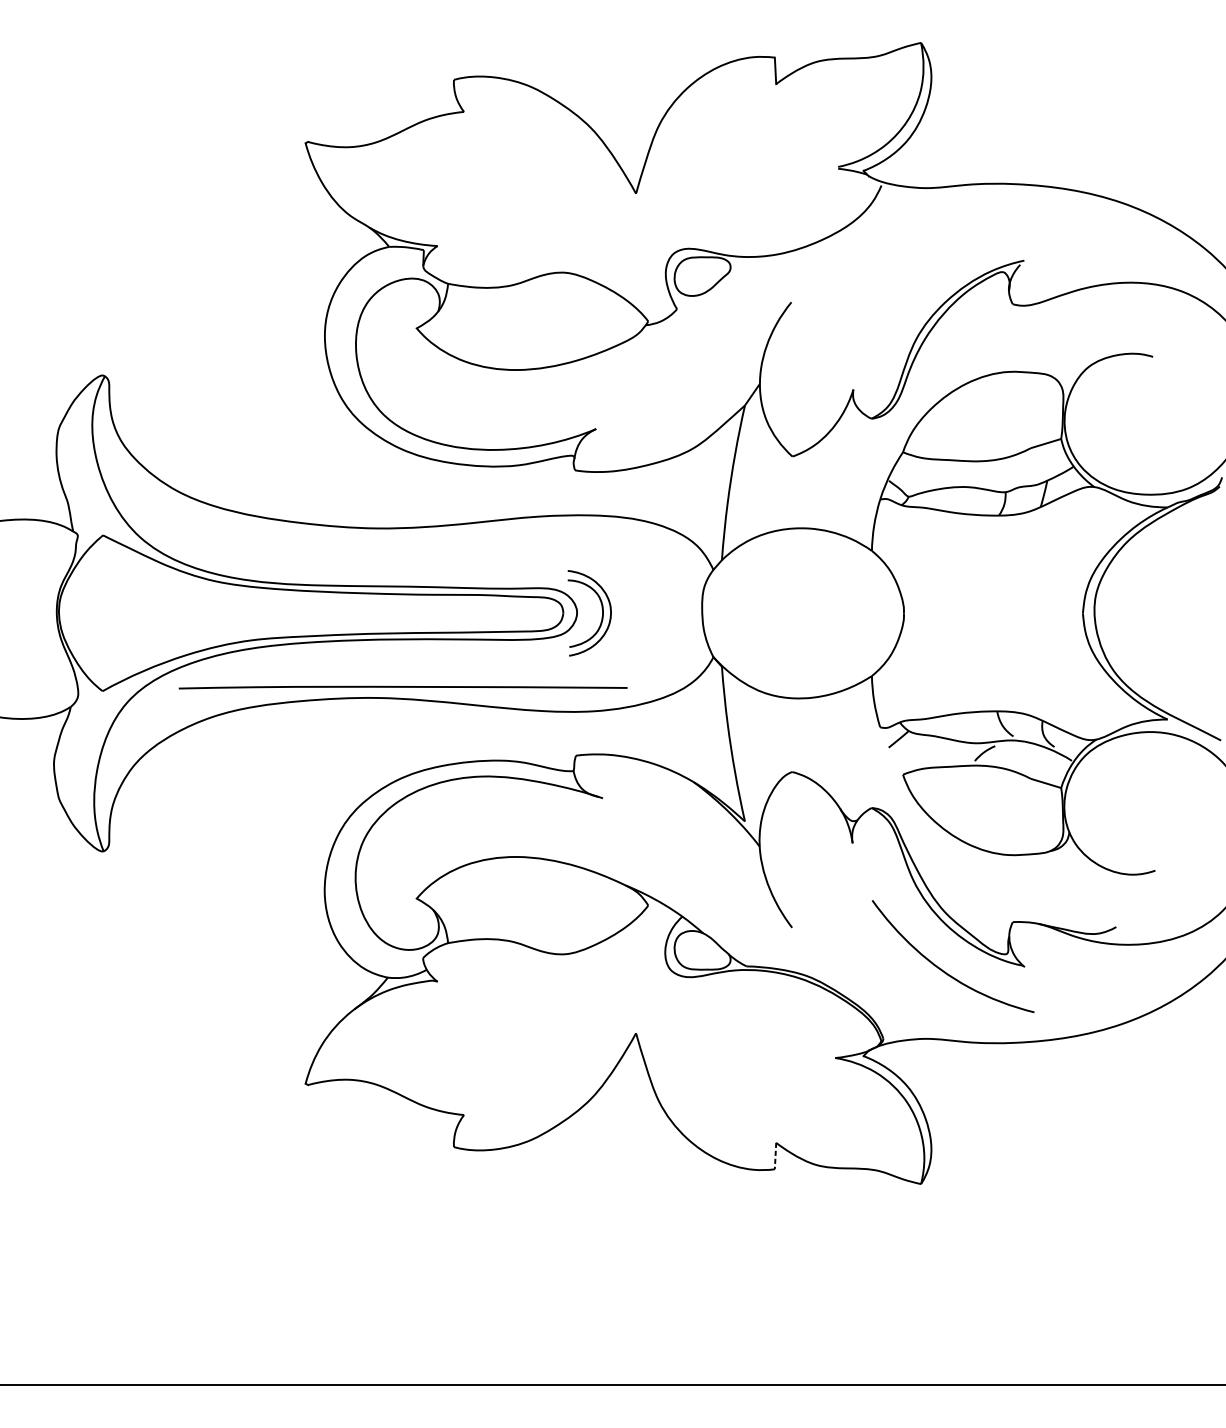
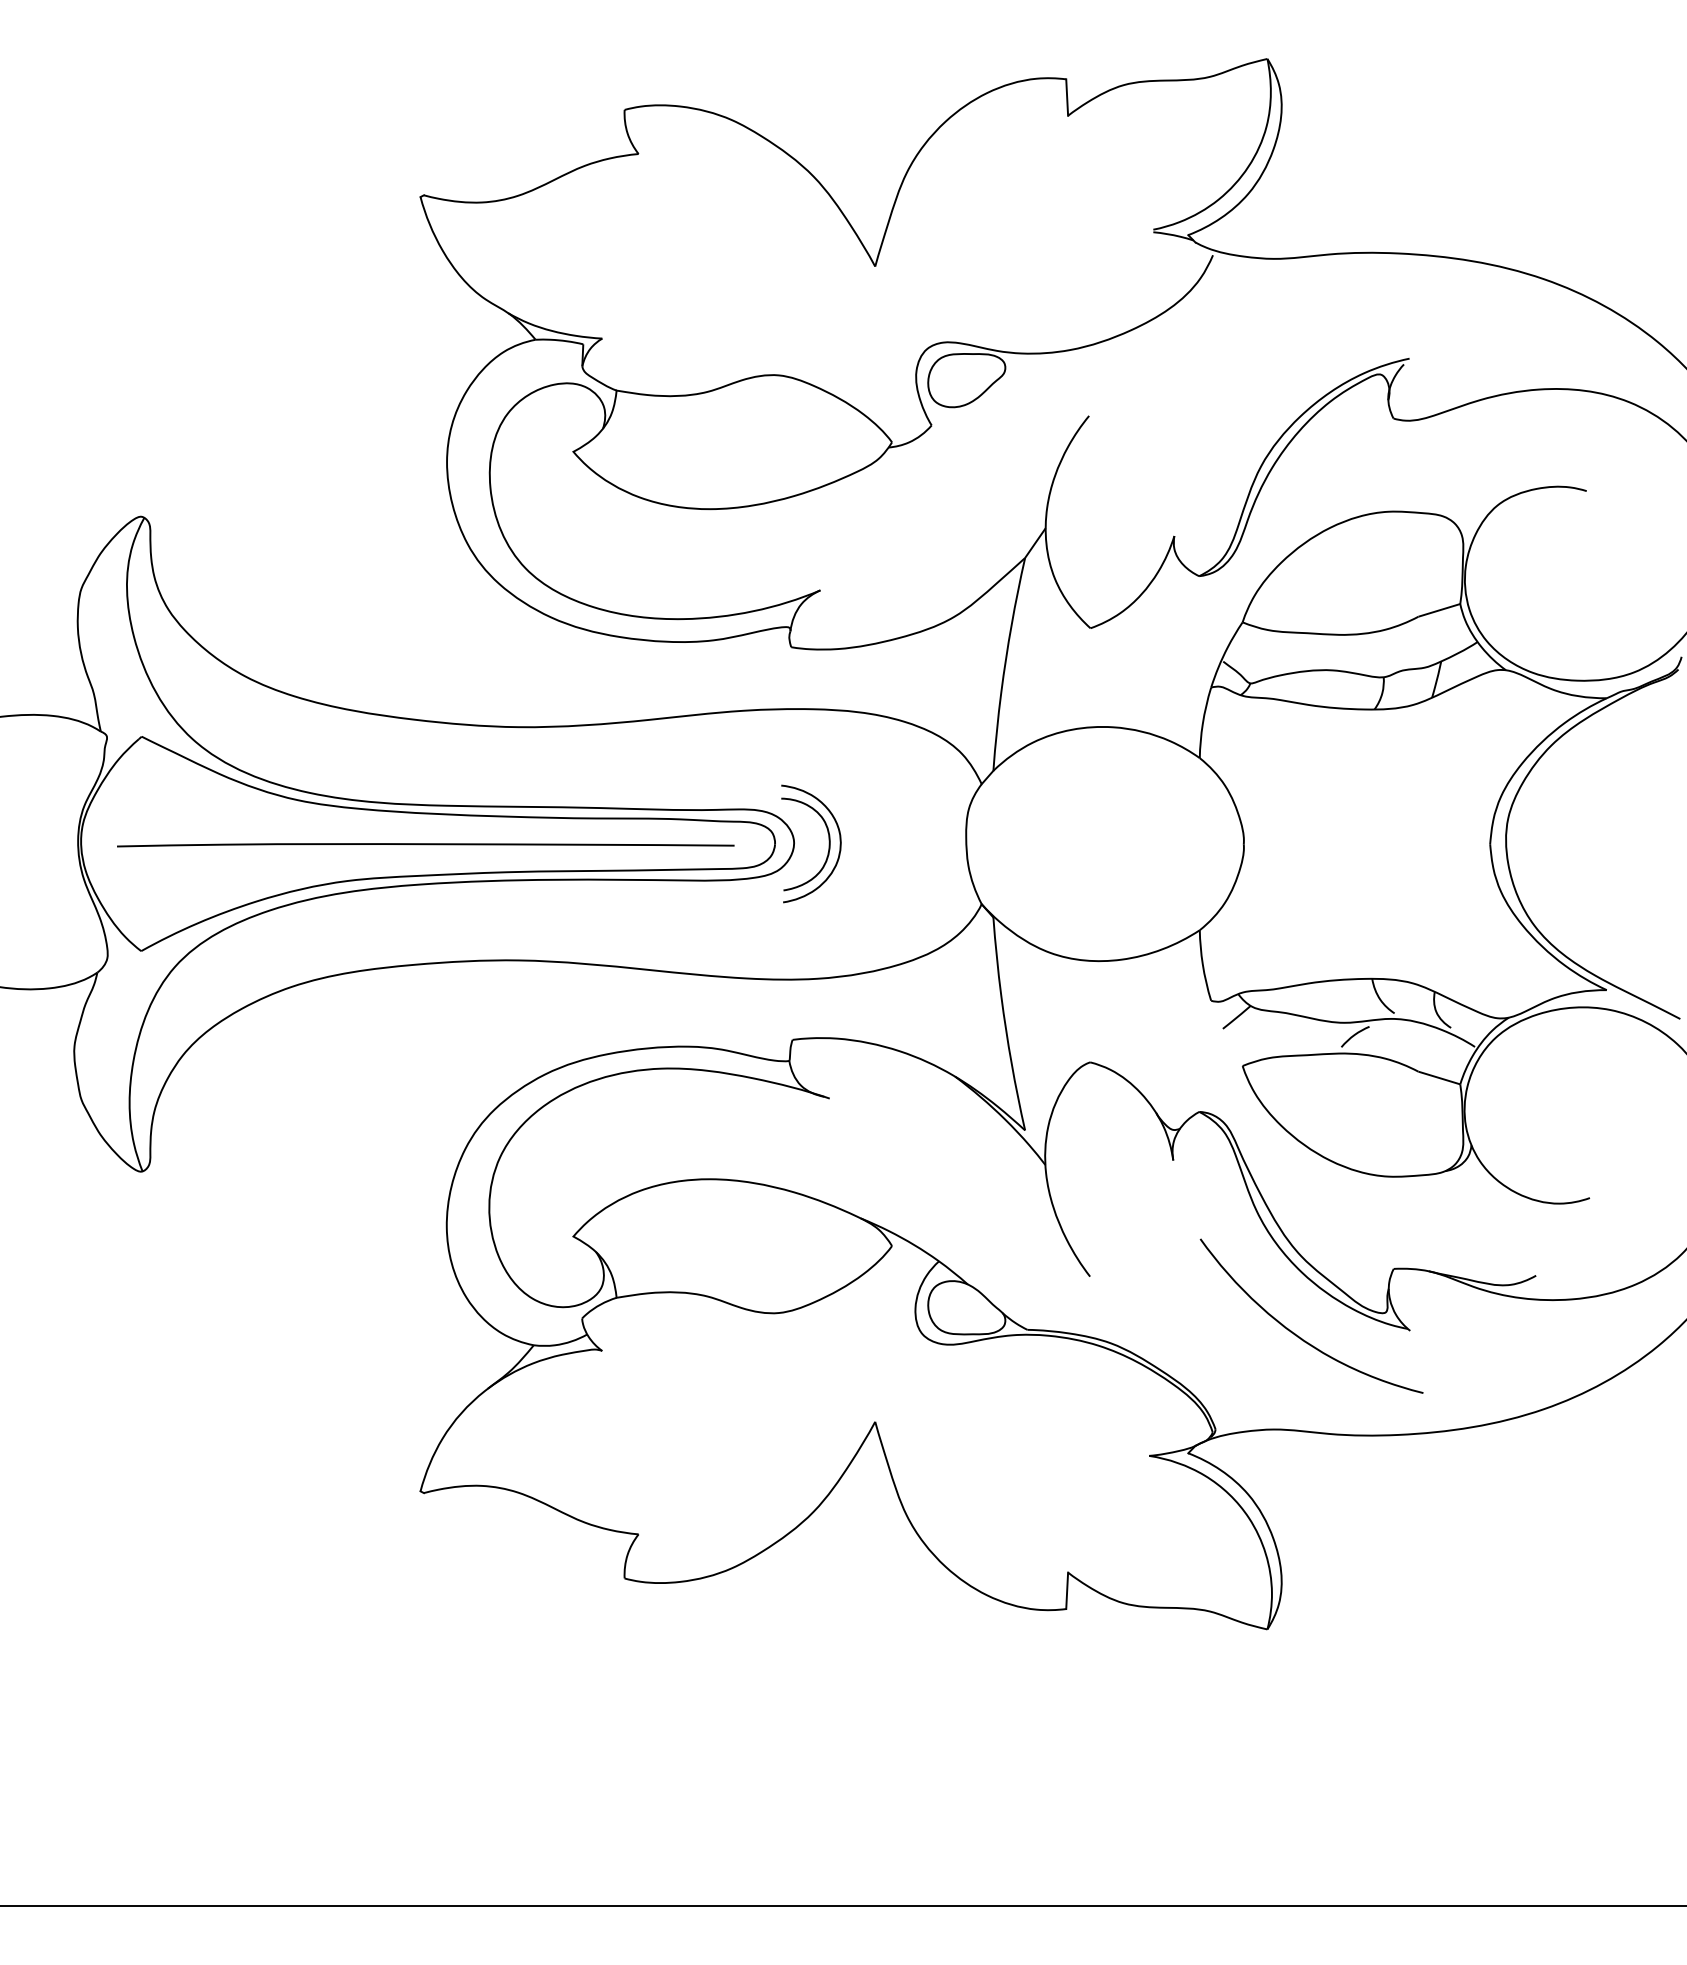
curve: (402, 687) -> (425, 845), moved
line: (775, 1156) -> (1067, 1591), dashed -> solid

